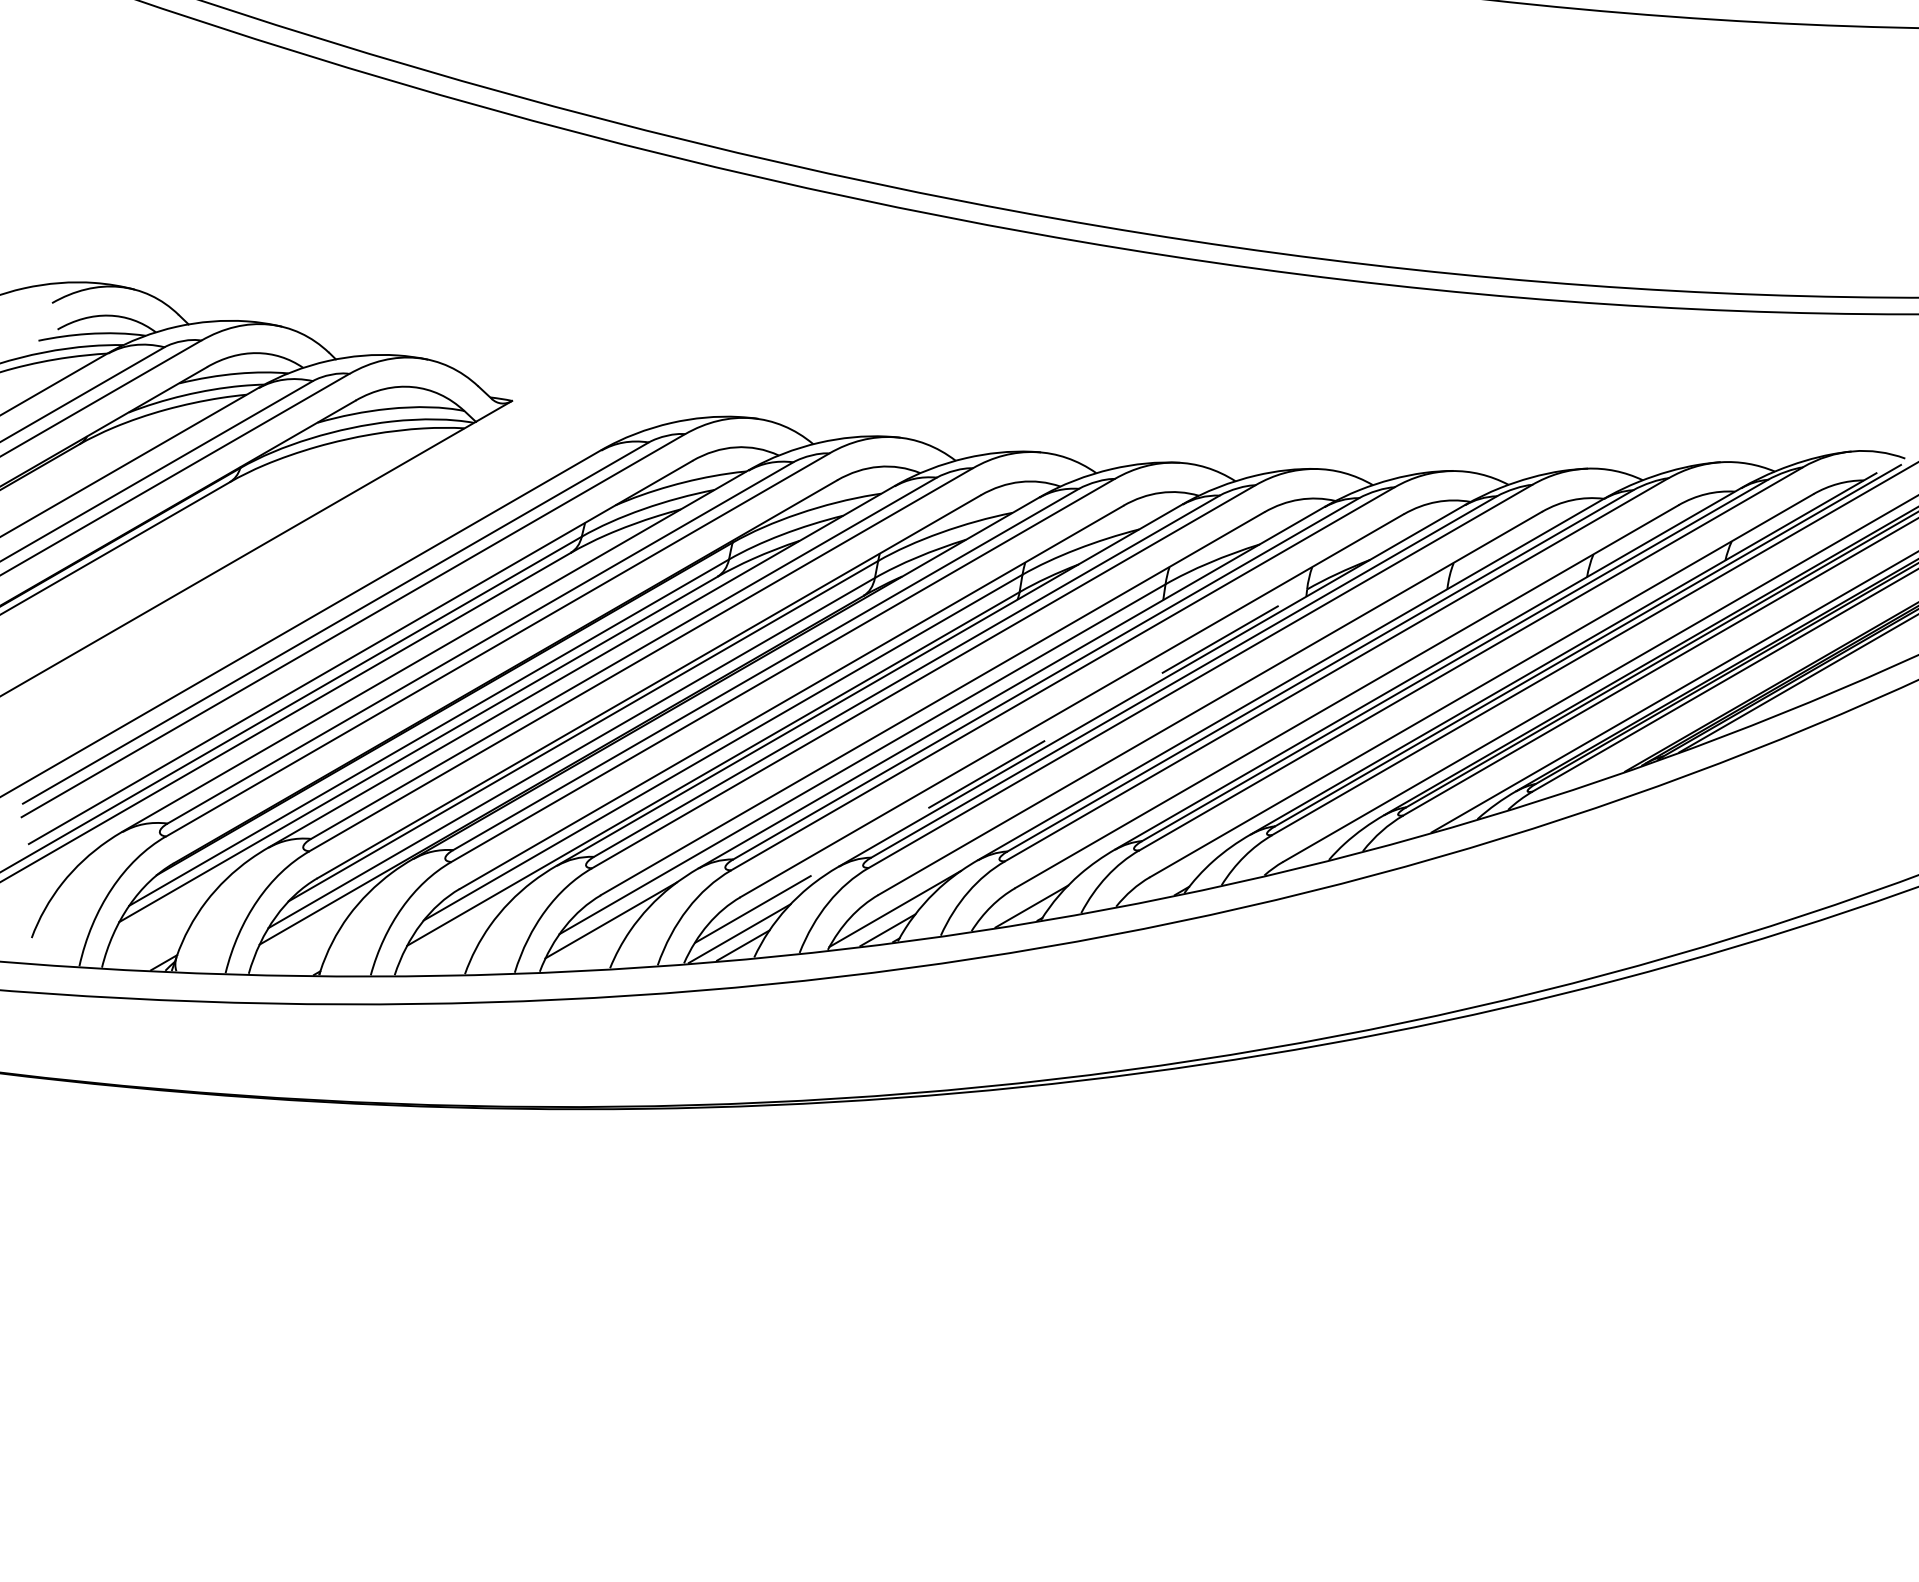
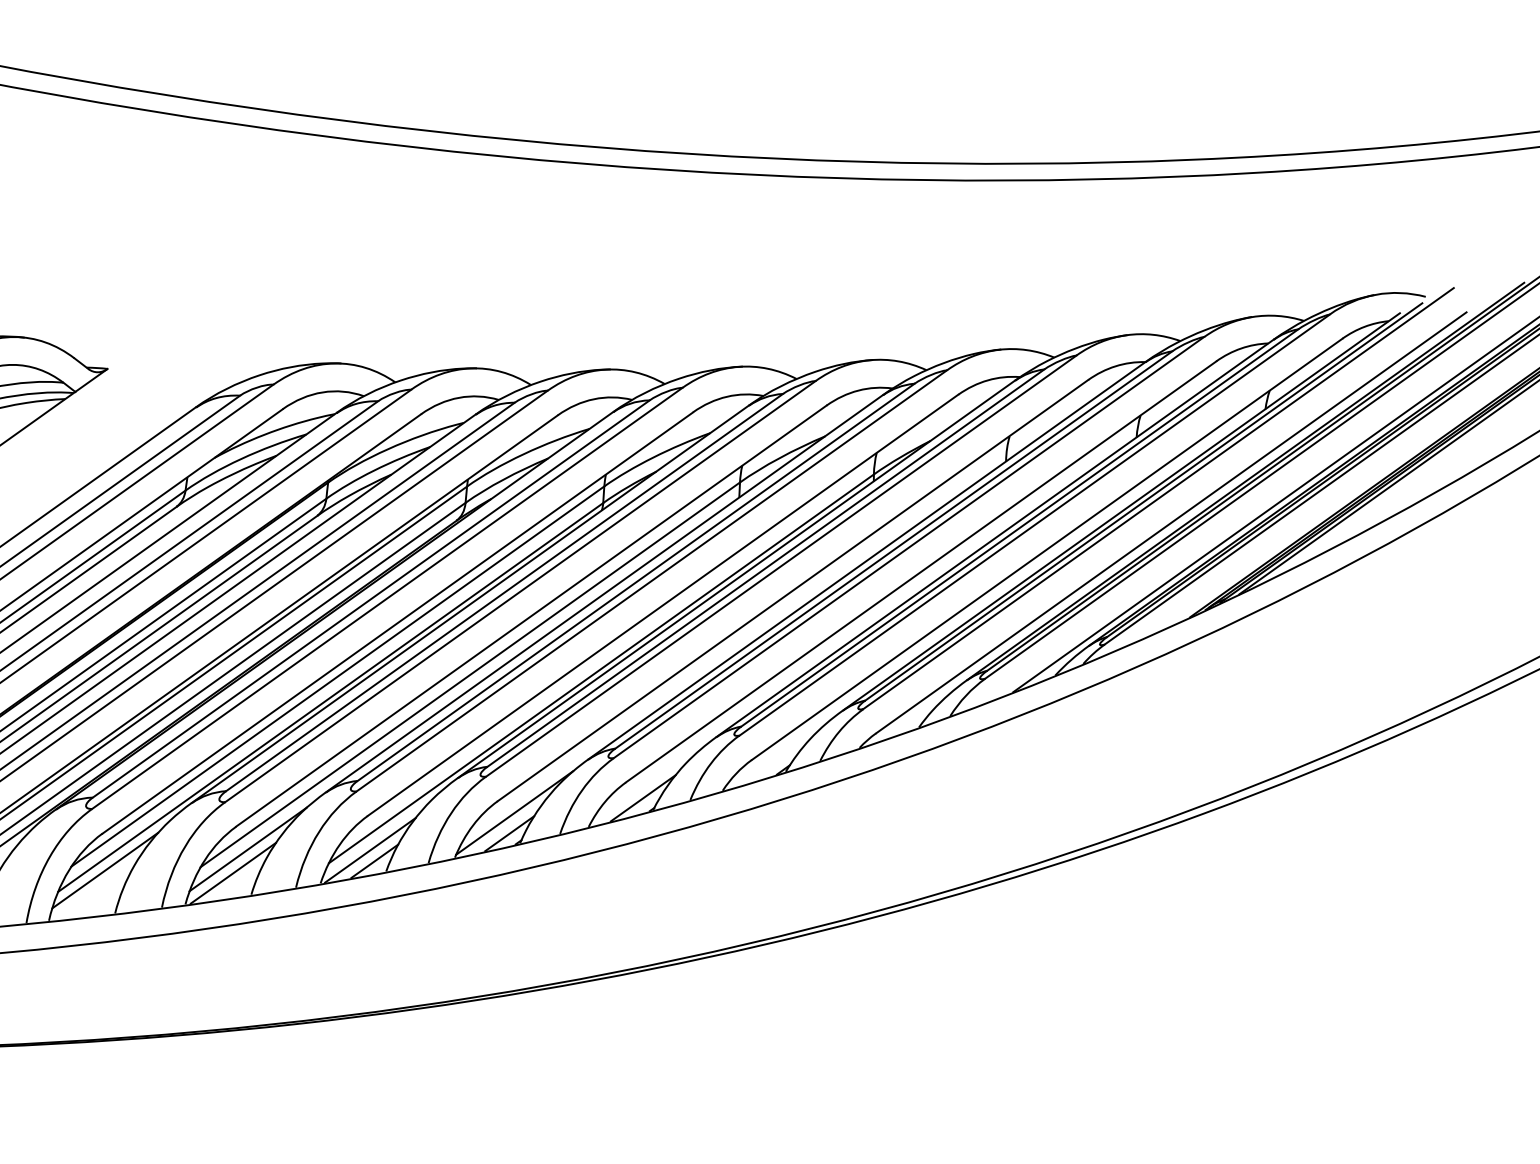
line: (1000, 766) -> (601, 669), dashed -> solid
line: (458, 927) -> (104, 870), added
line: (593, 943) -> (233, 872), added

